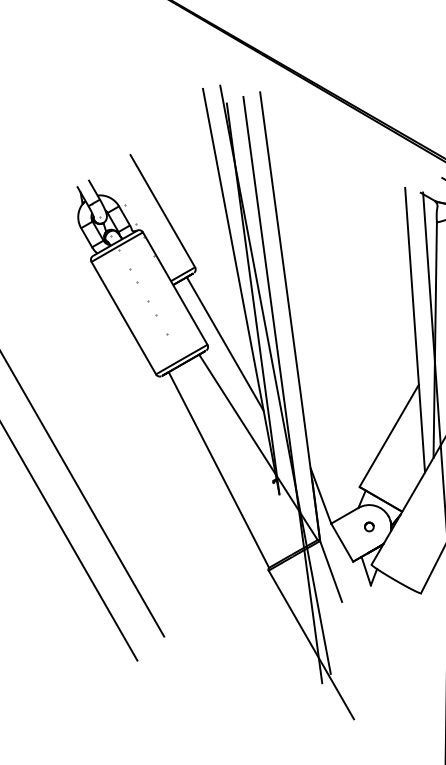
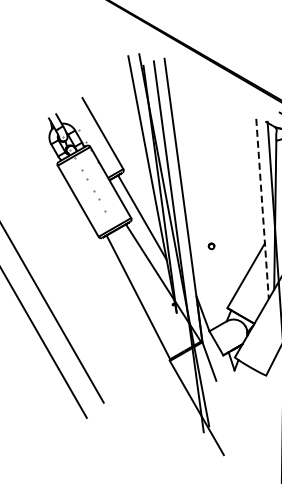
line: (415, 331) -> (262, 209), solid -> dashed
part: (369, 527) -> (211, 246), moved

